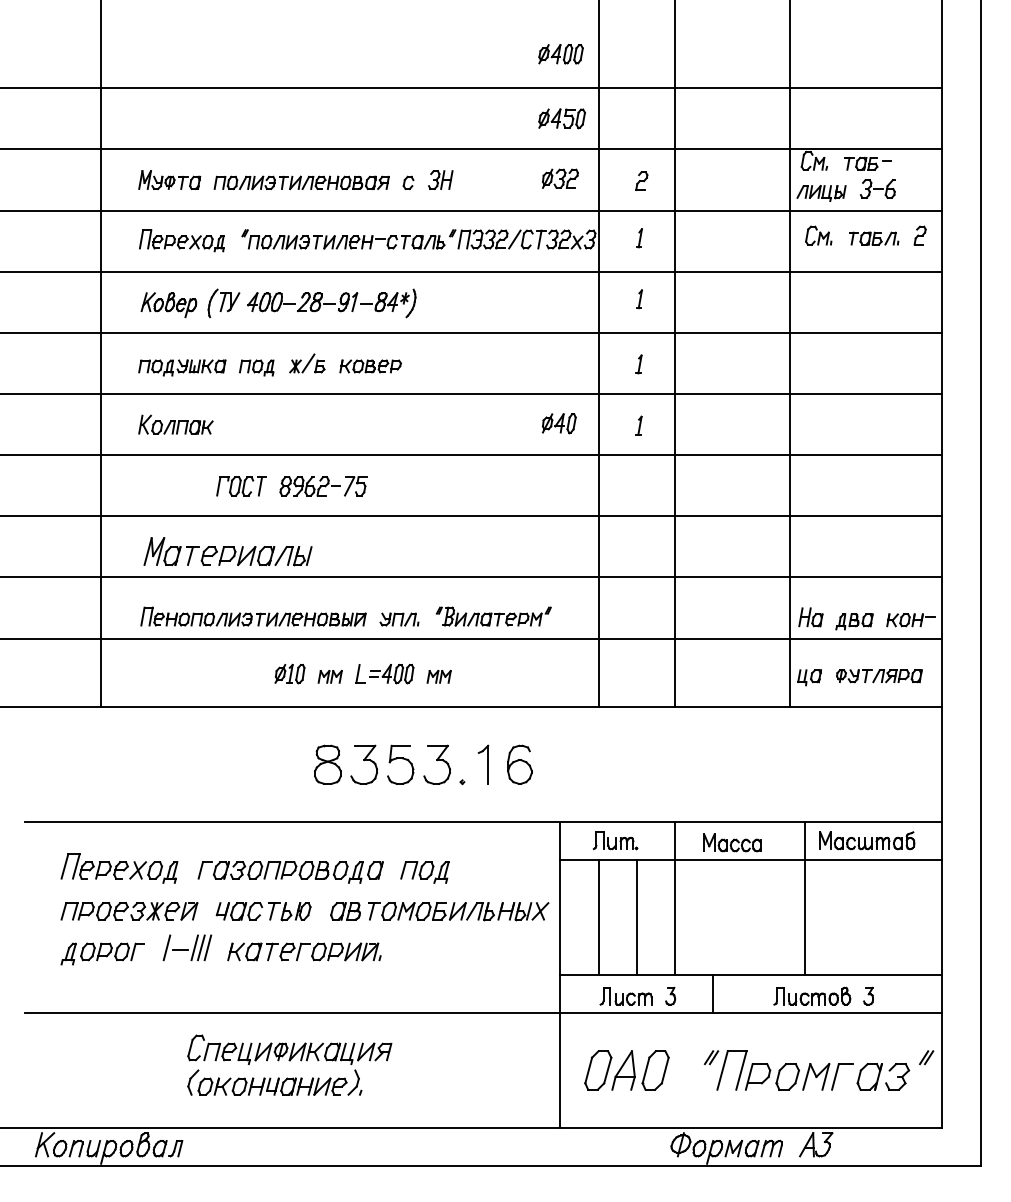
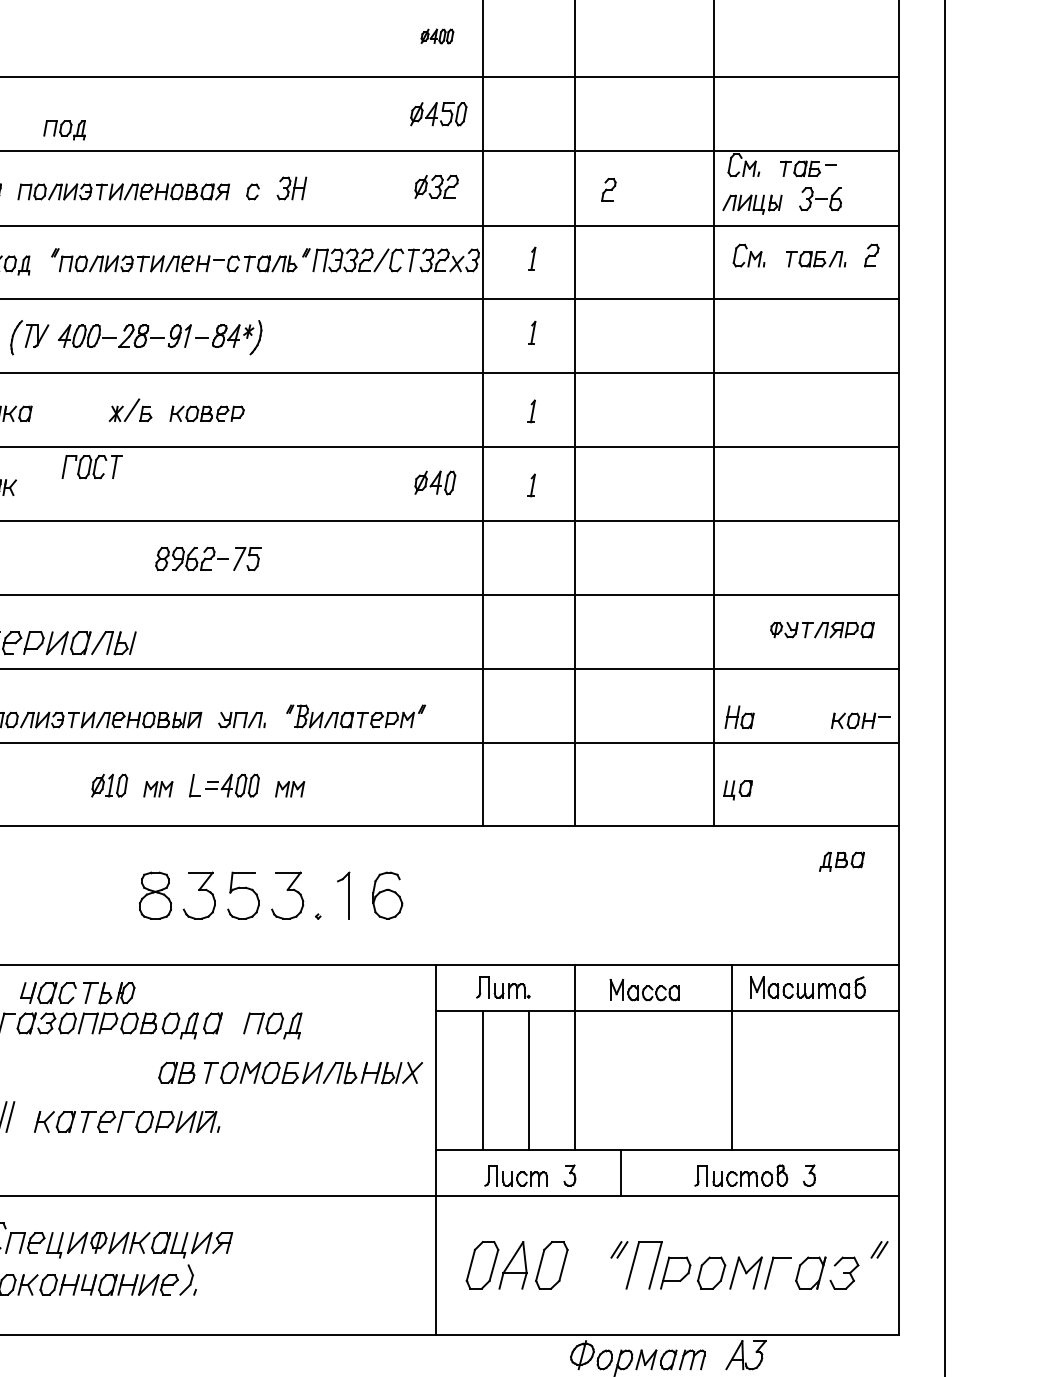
part: (560, 54) -> (436, 36), size x0.6
part: (641, 180) -> (608, 189), moved
part: (256, 367) -> (64, 129), moved
part: (241, 486) -> (92, 467), moved
part: (323, 486) -> (208, 559), moved
part: (854, 621) -> (841, 861), moved
part: (879, 676) -> (822, 630), moved
part: (263, 911) -> (77, 993), moved

